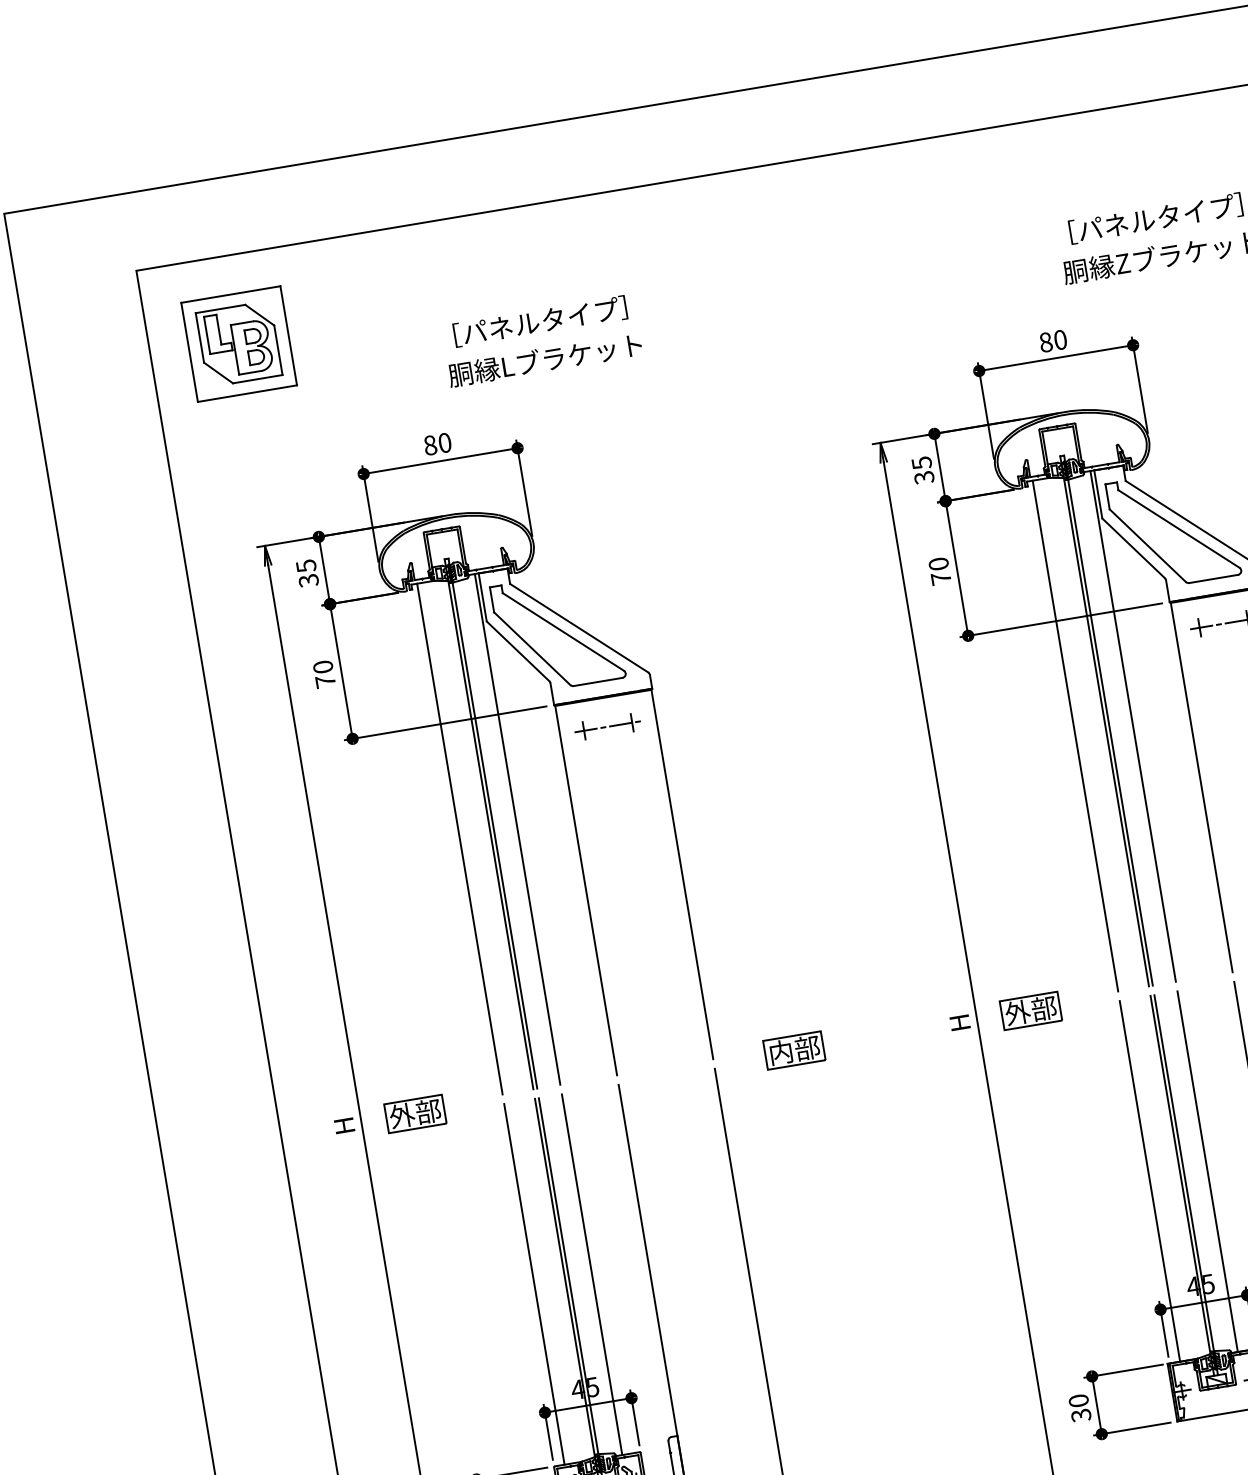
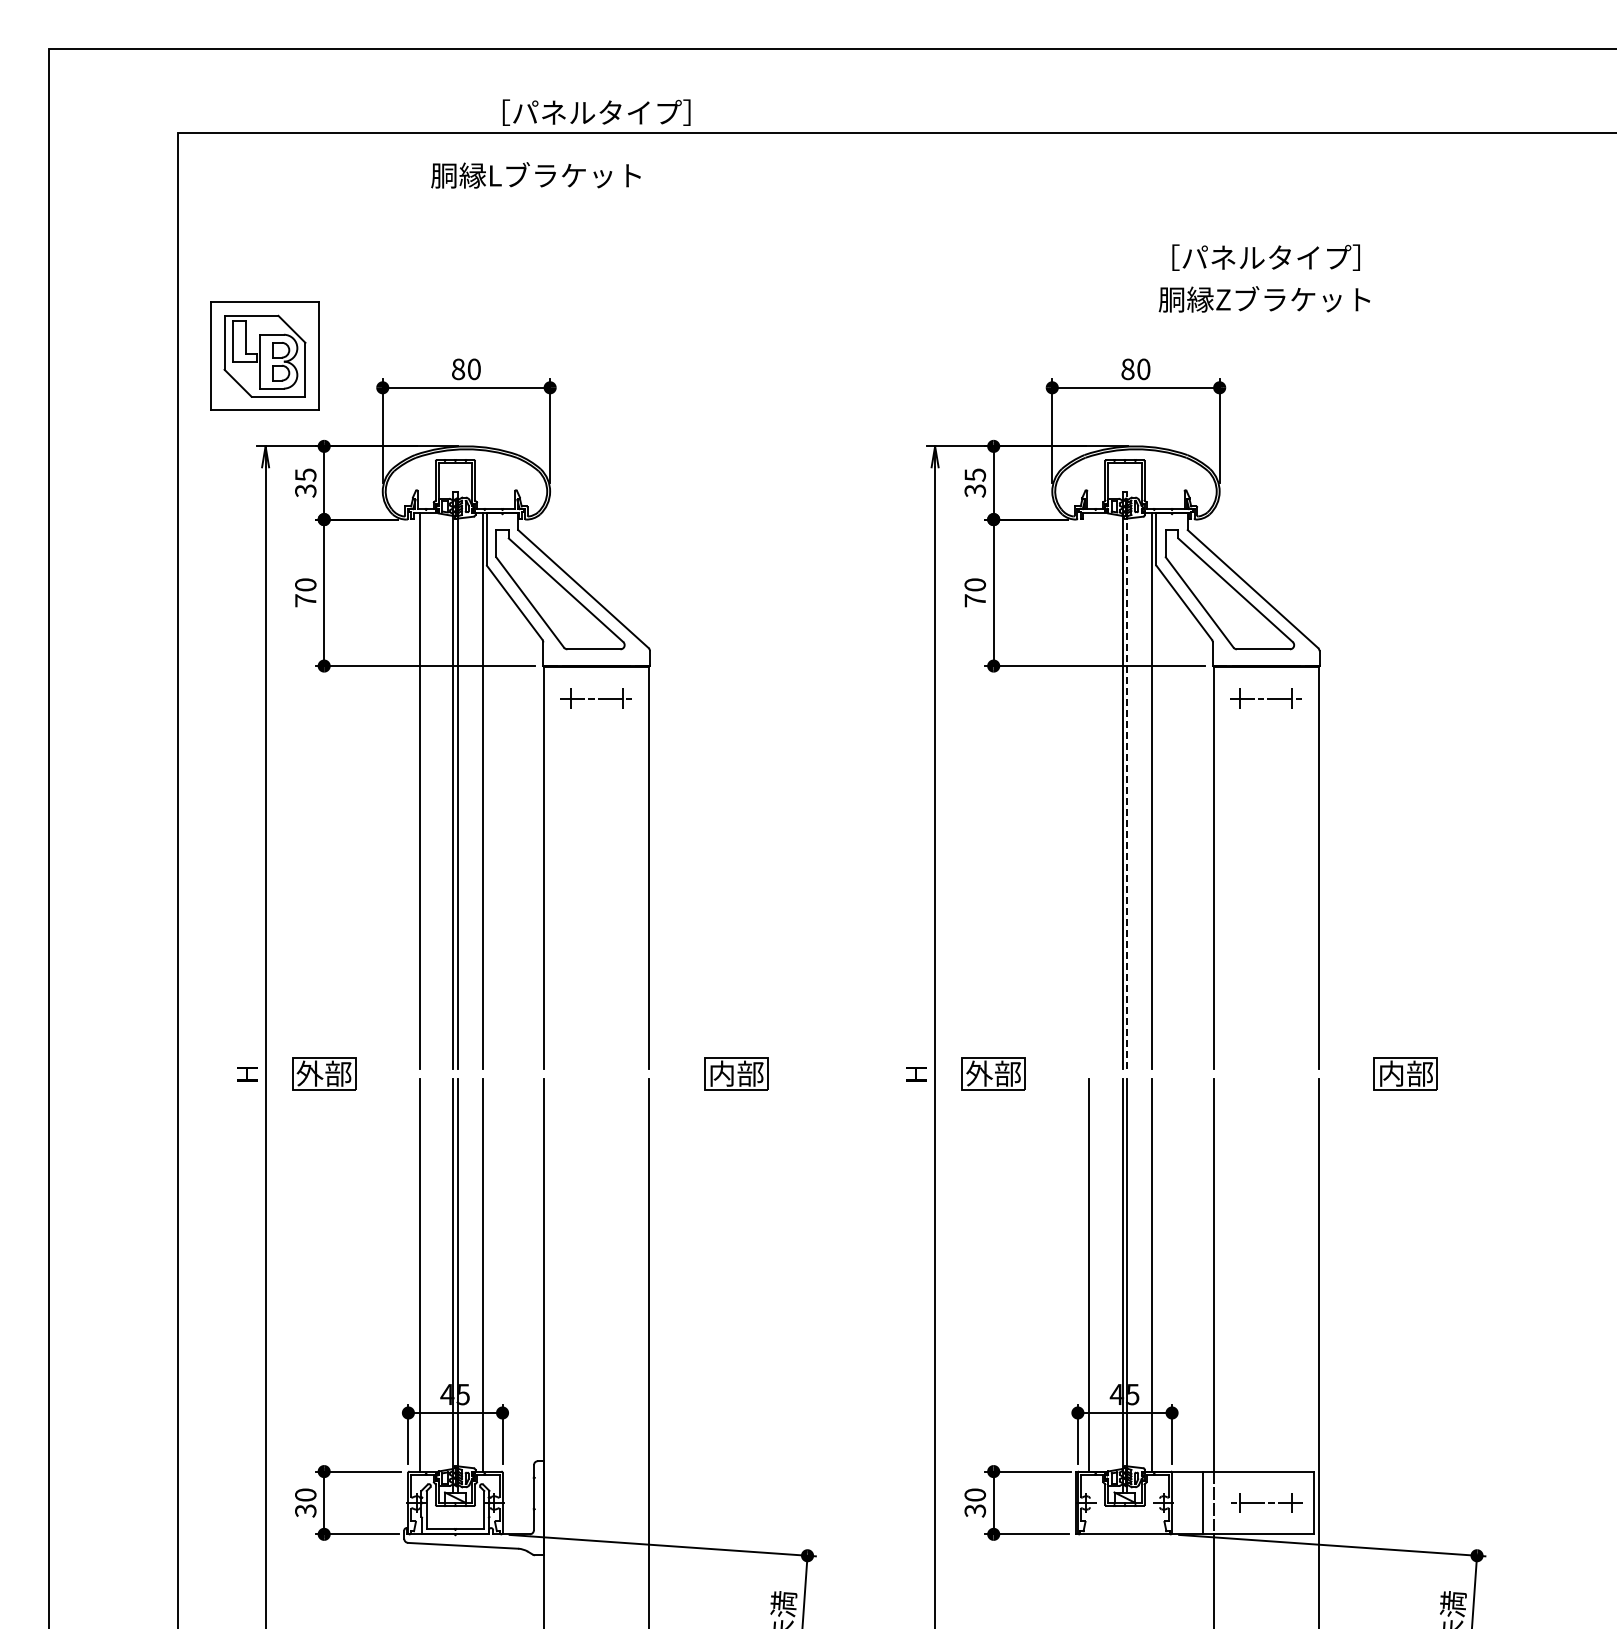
text: (540, 321) -> (596, 112), moved
part: (238, 343) -> (264, 355), moved
text: (544, 360) -> (535, 175), moved
line: (1108, 720) -> (1127, 780), solid -> dashed
line: (1075, 735) -> (1089, 790), removed

